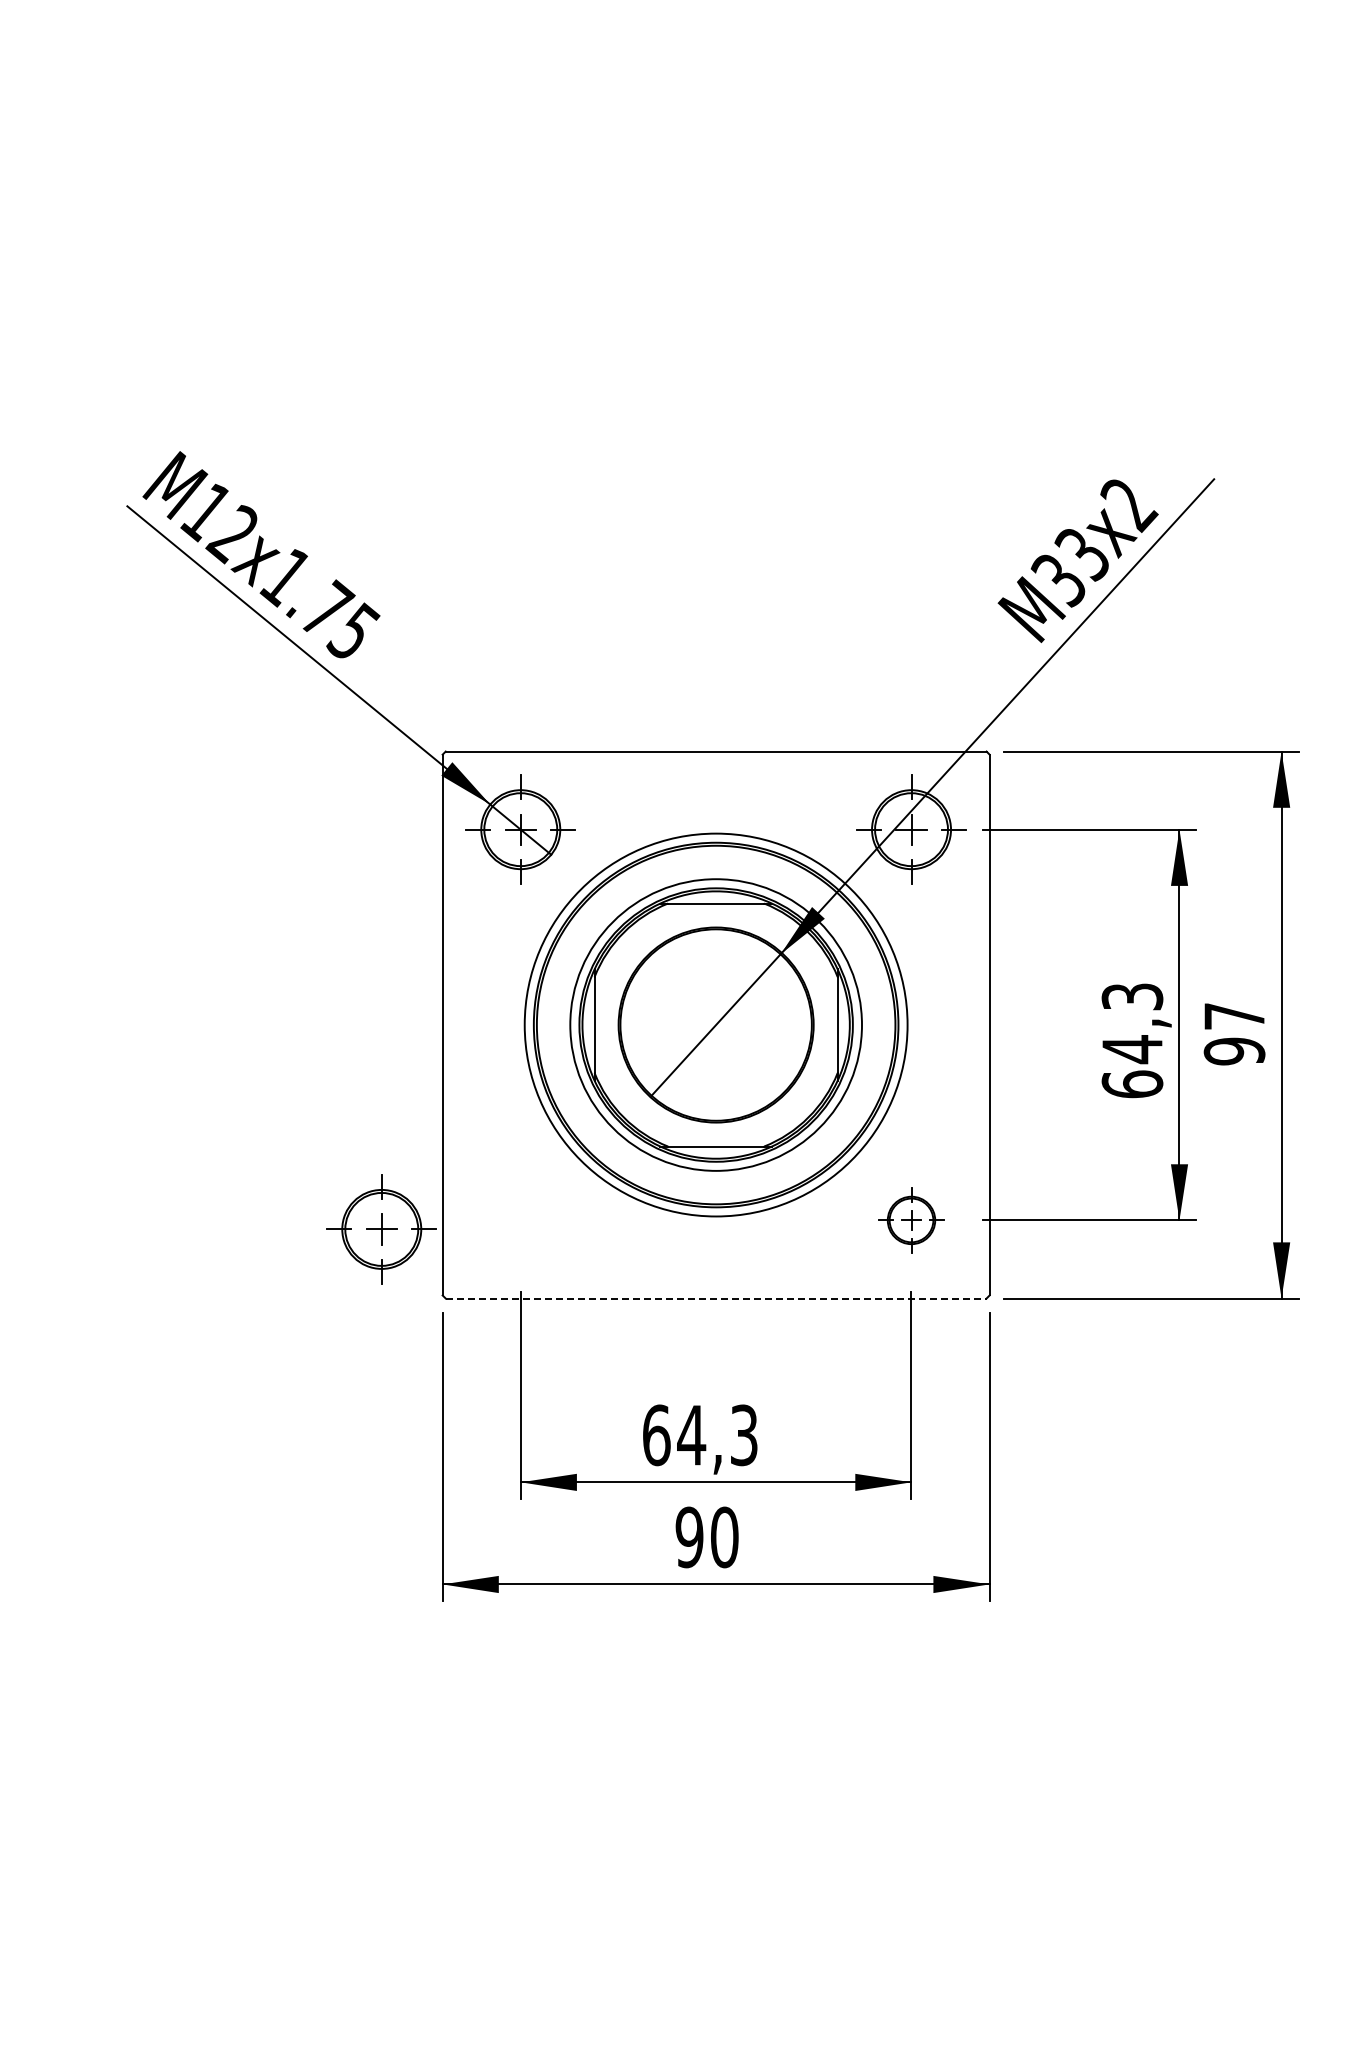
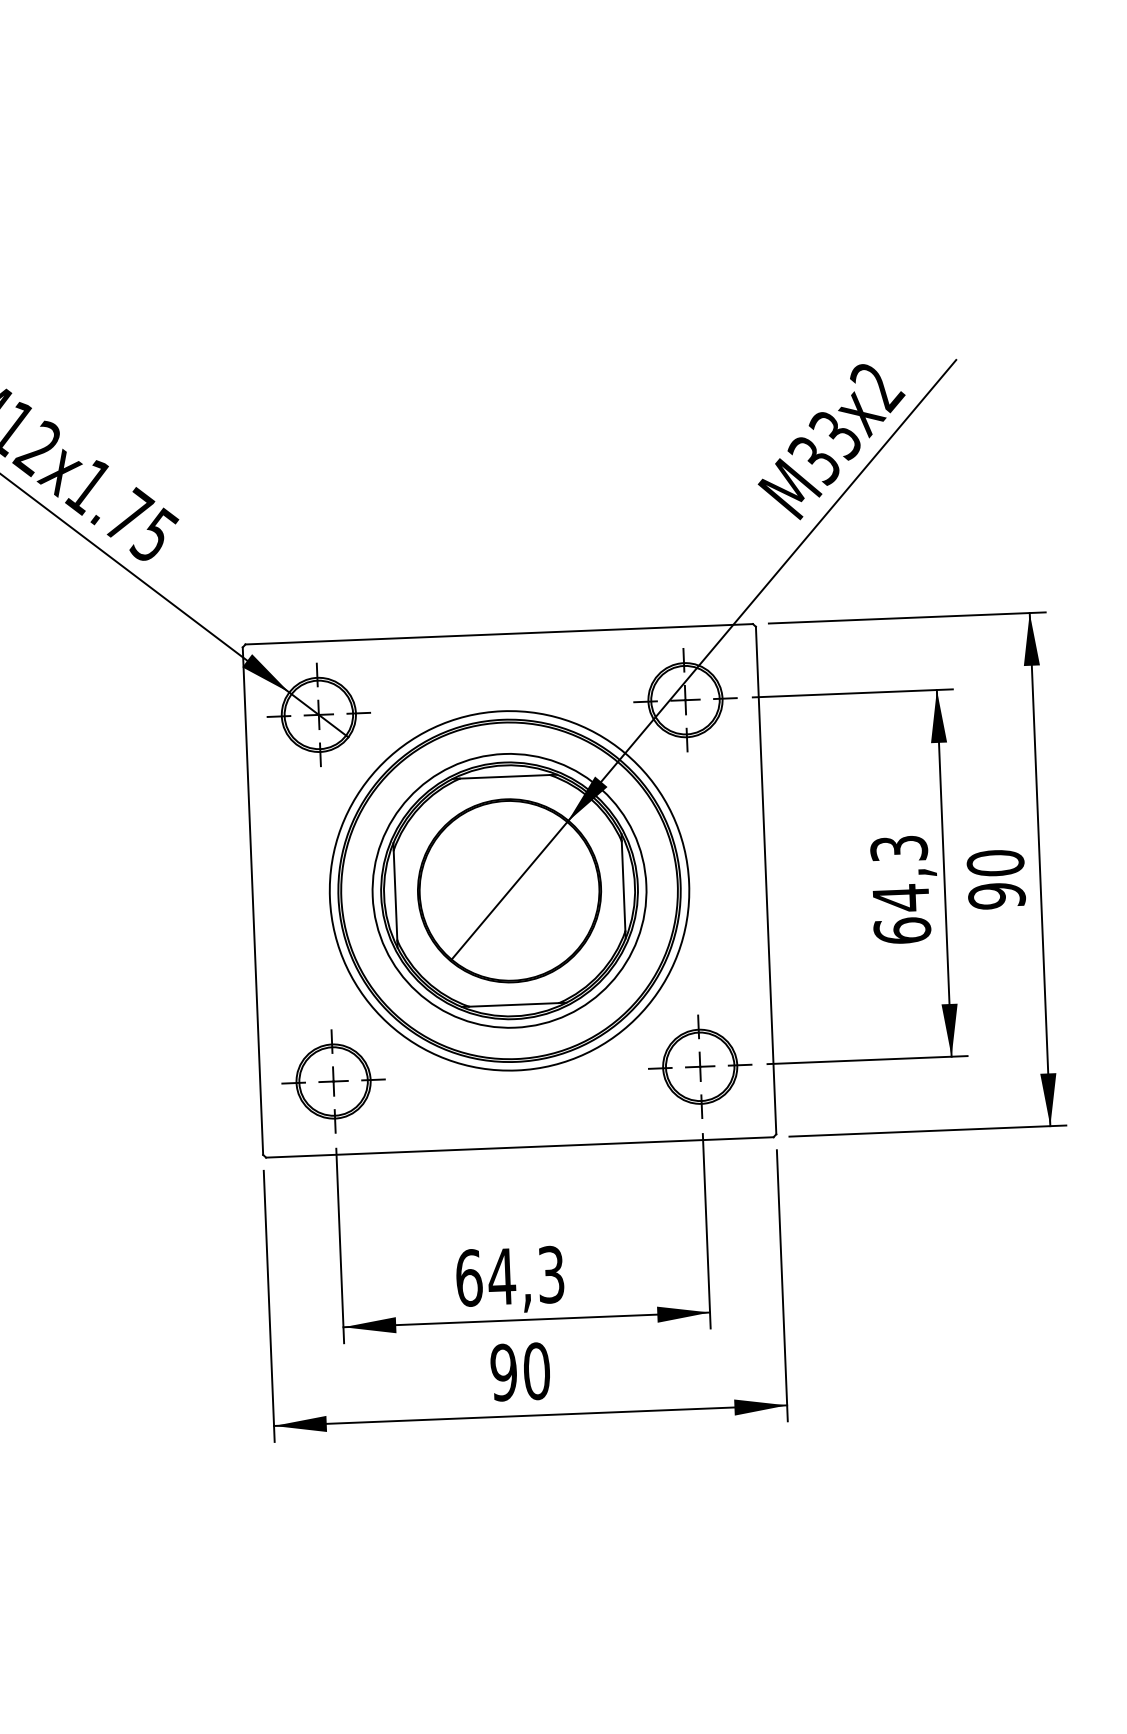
text: (1234, 1016) -> (995, 863), 97 -> 90
part: (911, 1220) -> (700, 1066), size x1.67
part: (381, 1229) -> (333, 1081), moved
line: (716, 1298) -> (520, 1147), dashed -> solid

